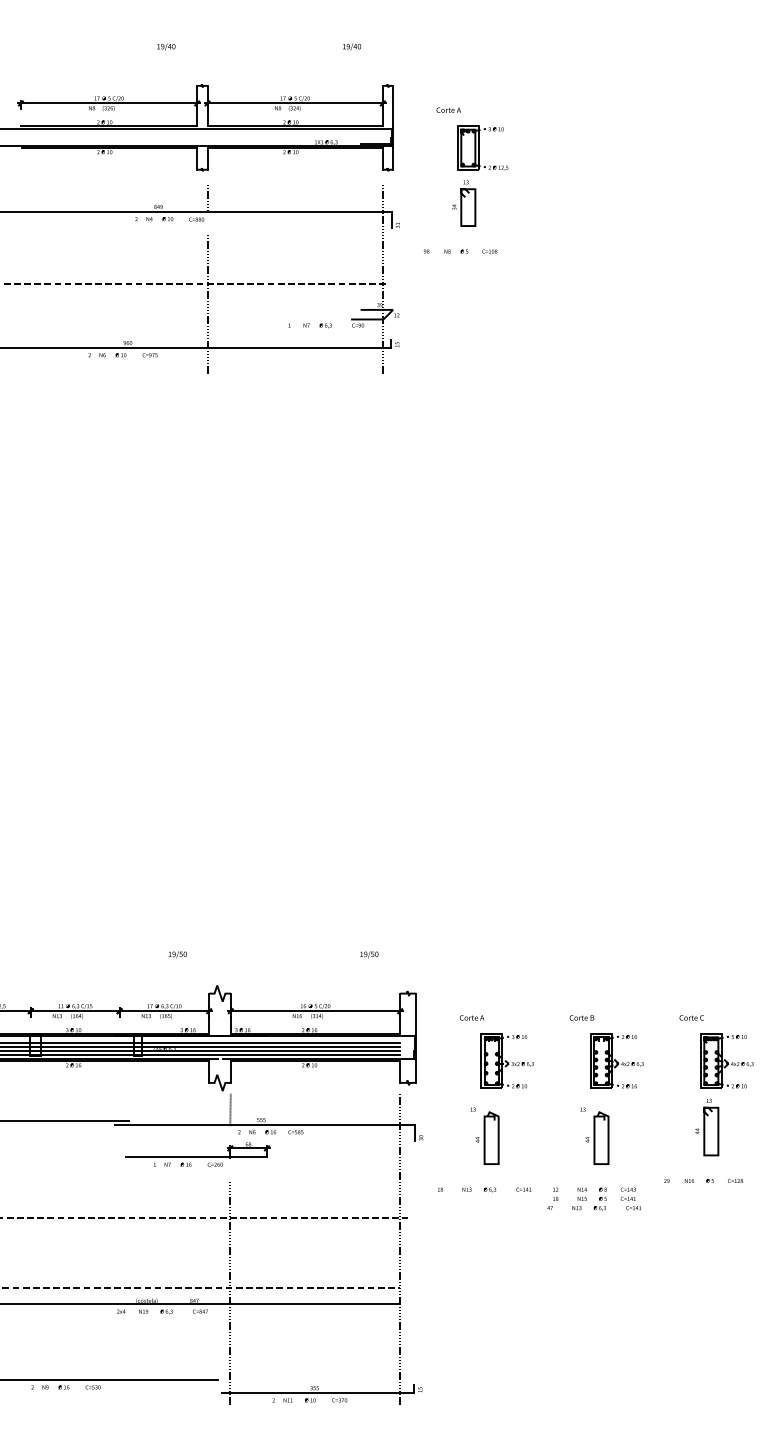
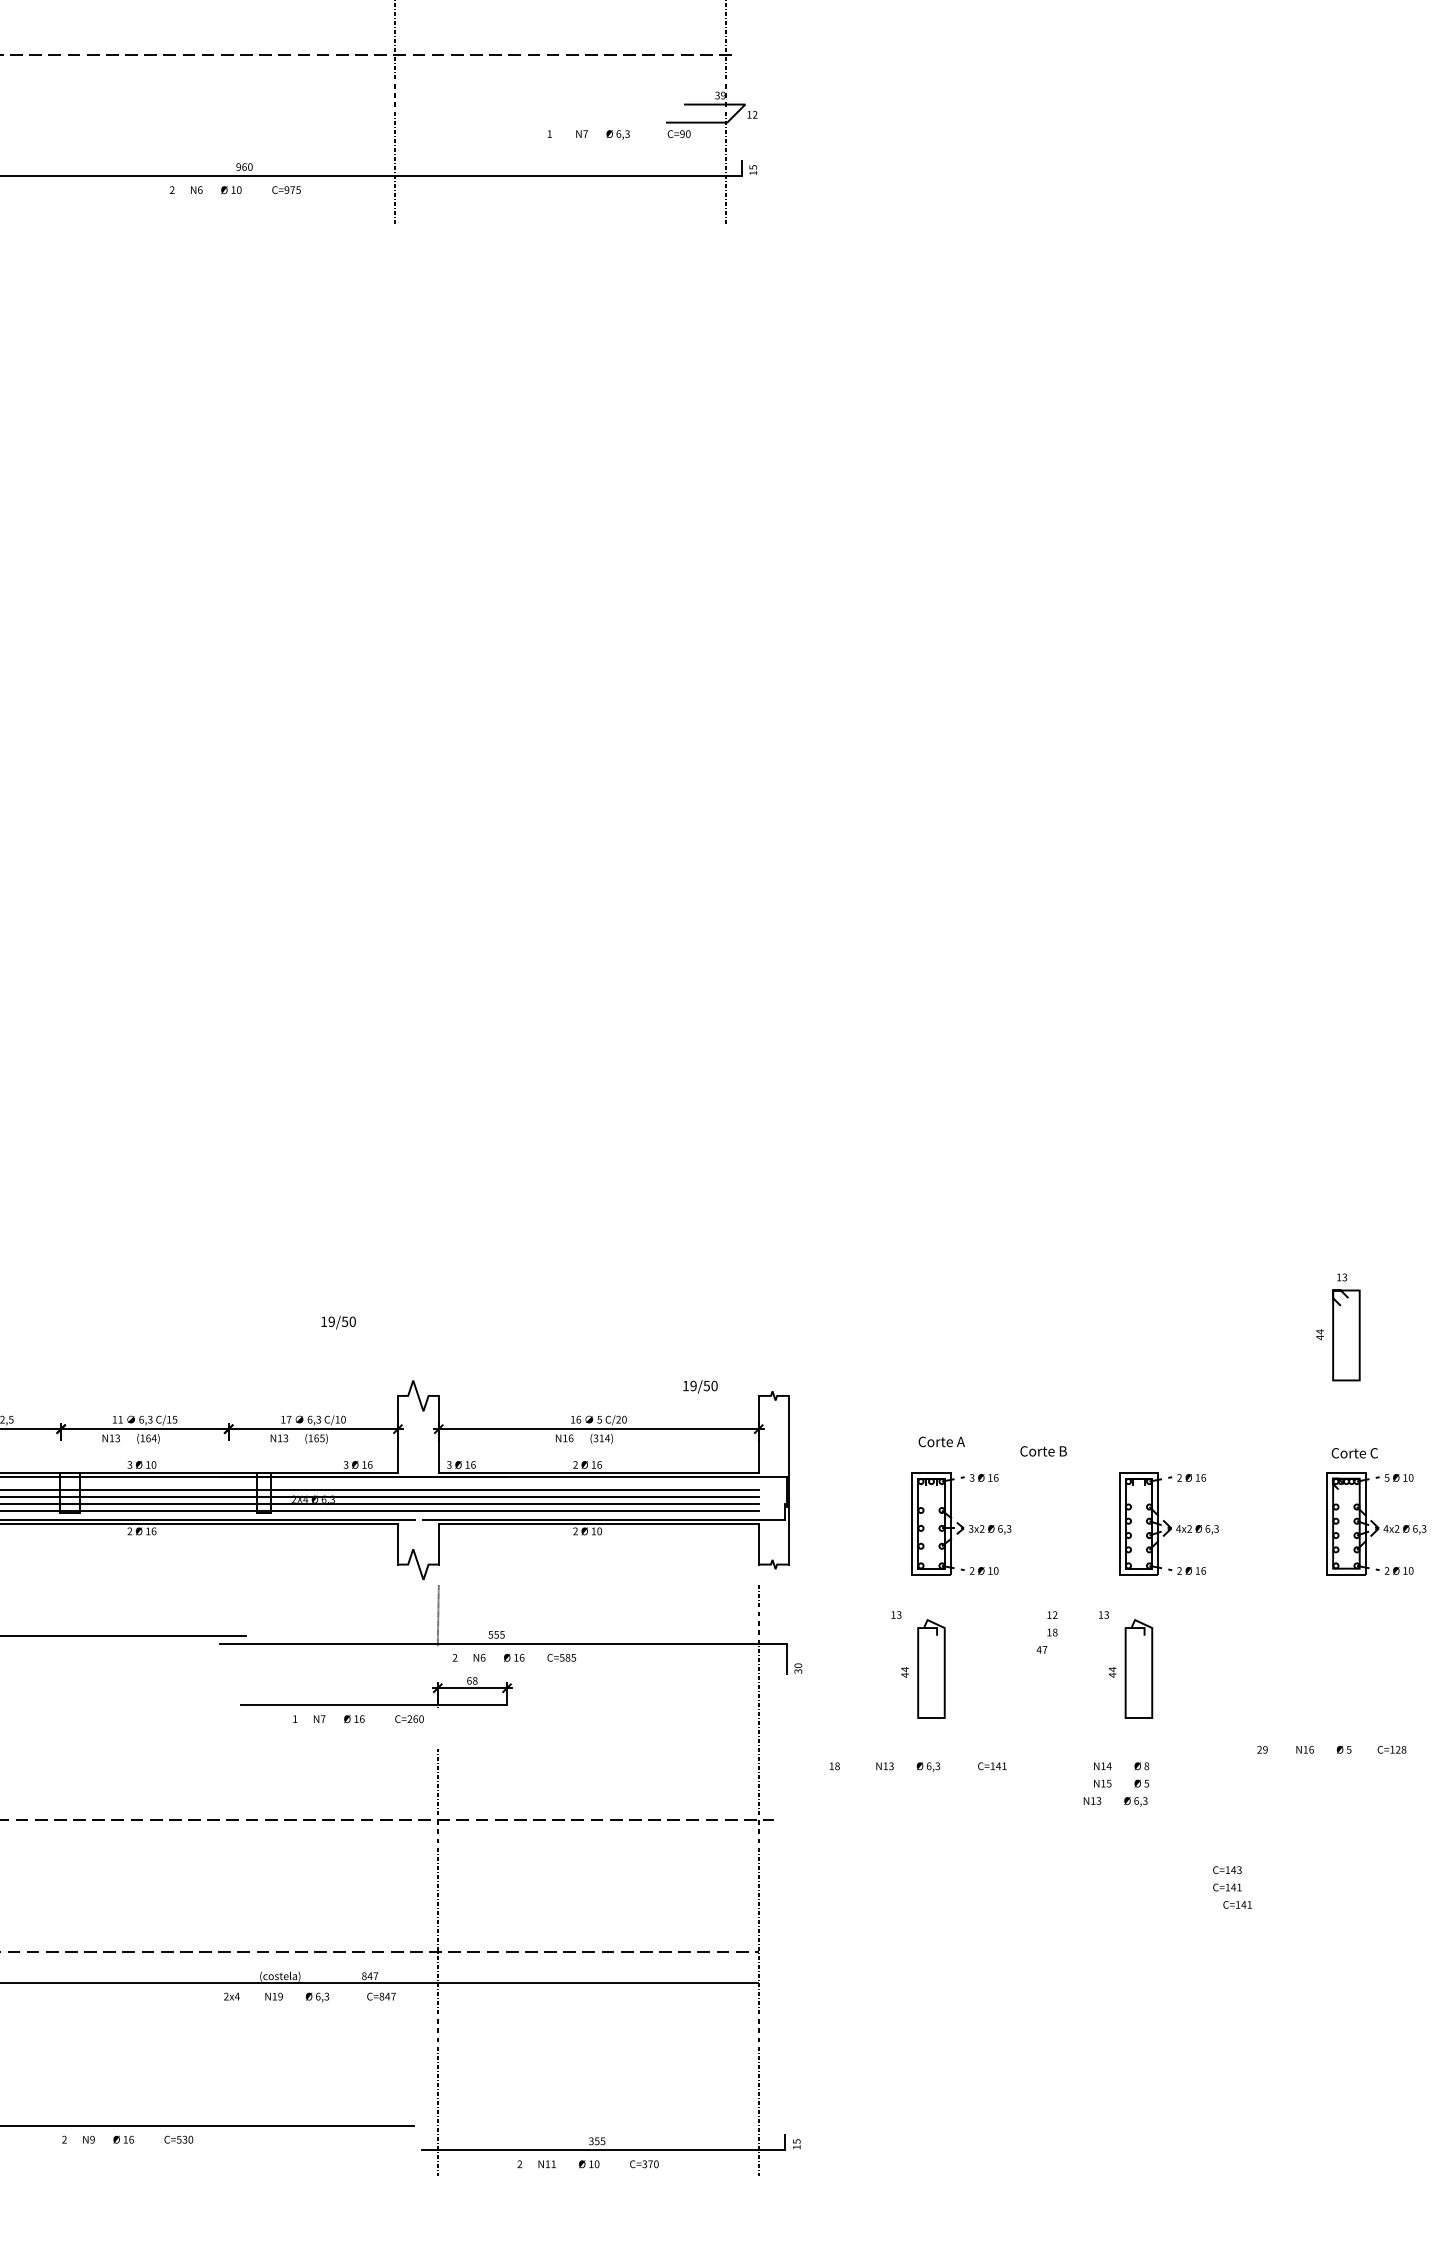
text: (369, 954) -> (700, 1386), moved
text: (472, 1017) -> (942, 1441), moved
text: (581, 1017) -> (1042, 1450), moved
text: (691, 1017) -> (1354, 1452), moved
part: (707, 1127) -> (1339, 1327), moved
text: (552, 1198) -> (1046, 1631), moved
text: (630, 1198) -> (1231, 1886), moved

